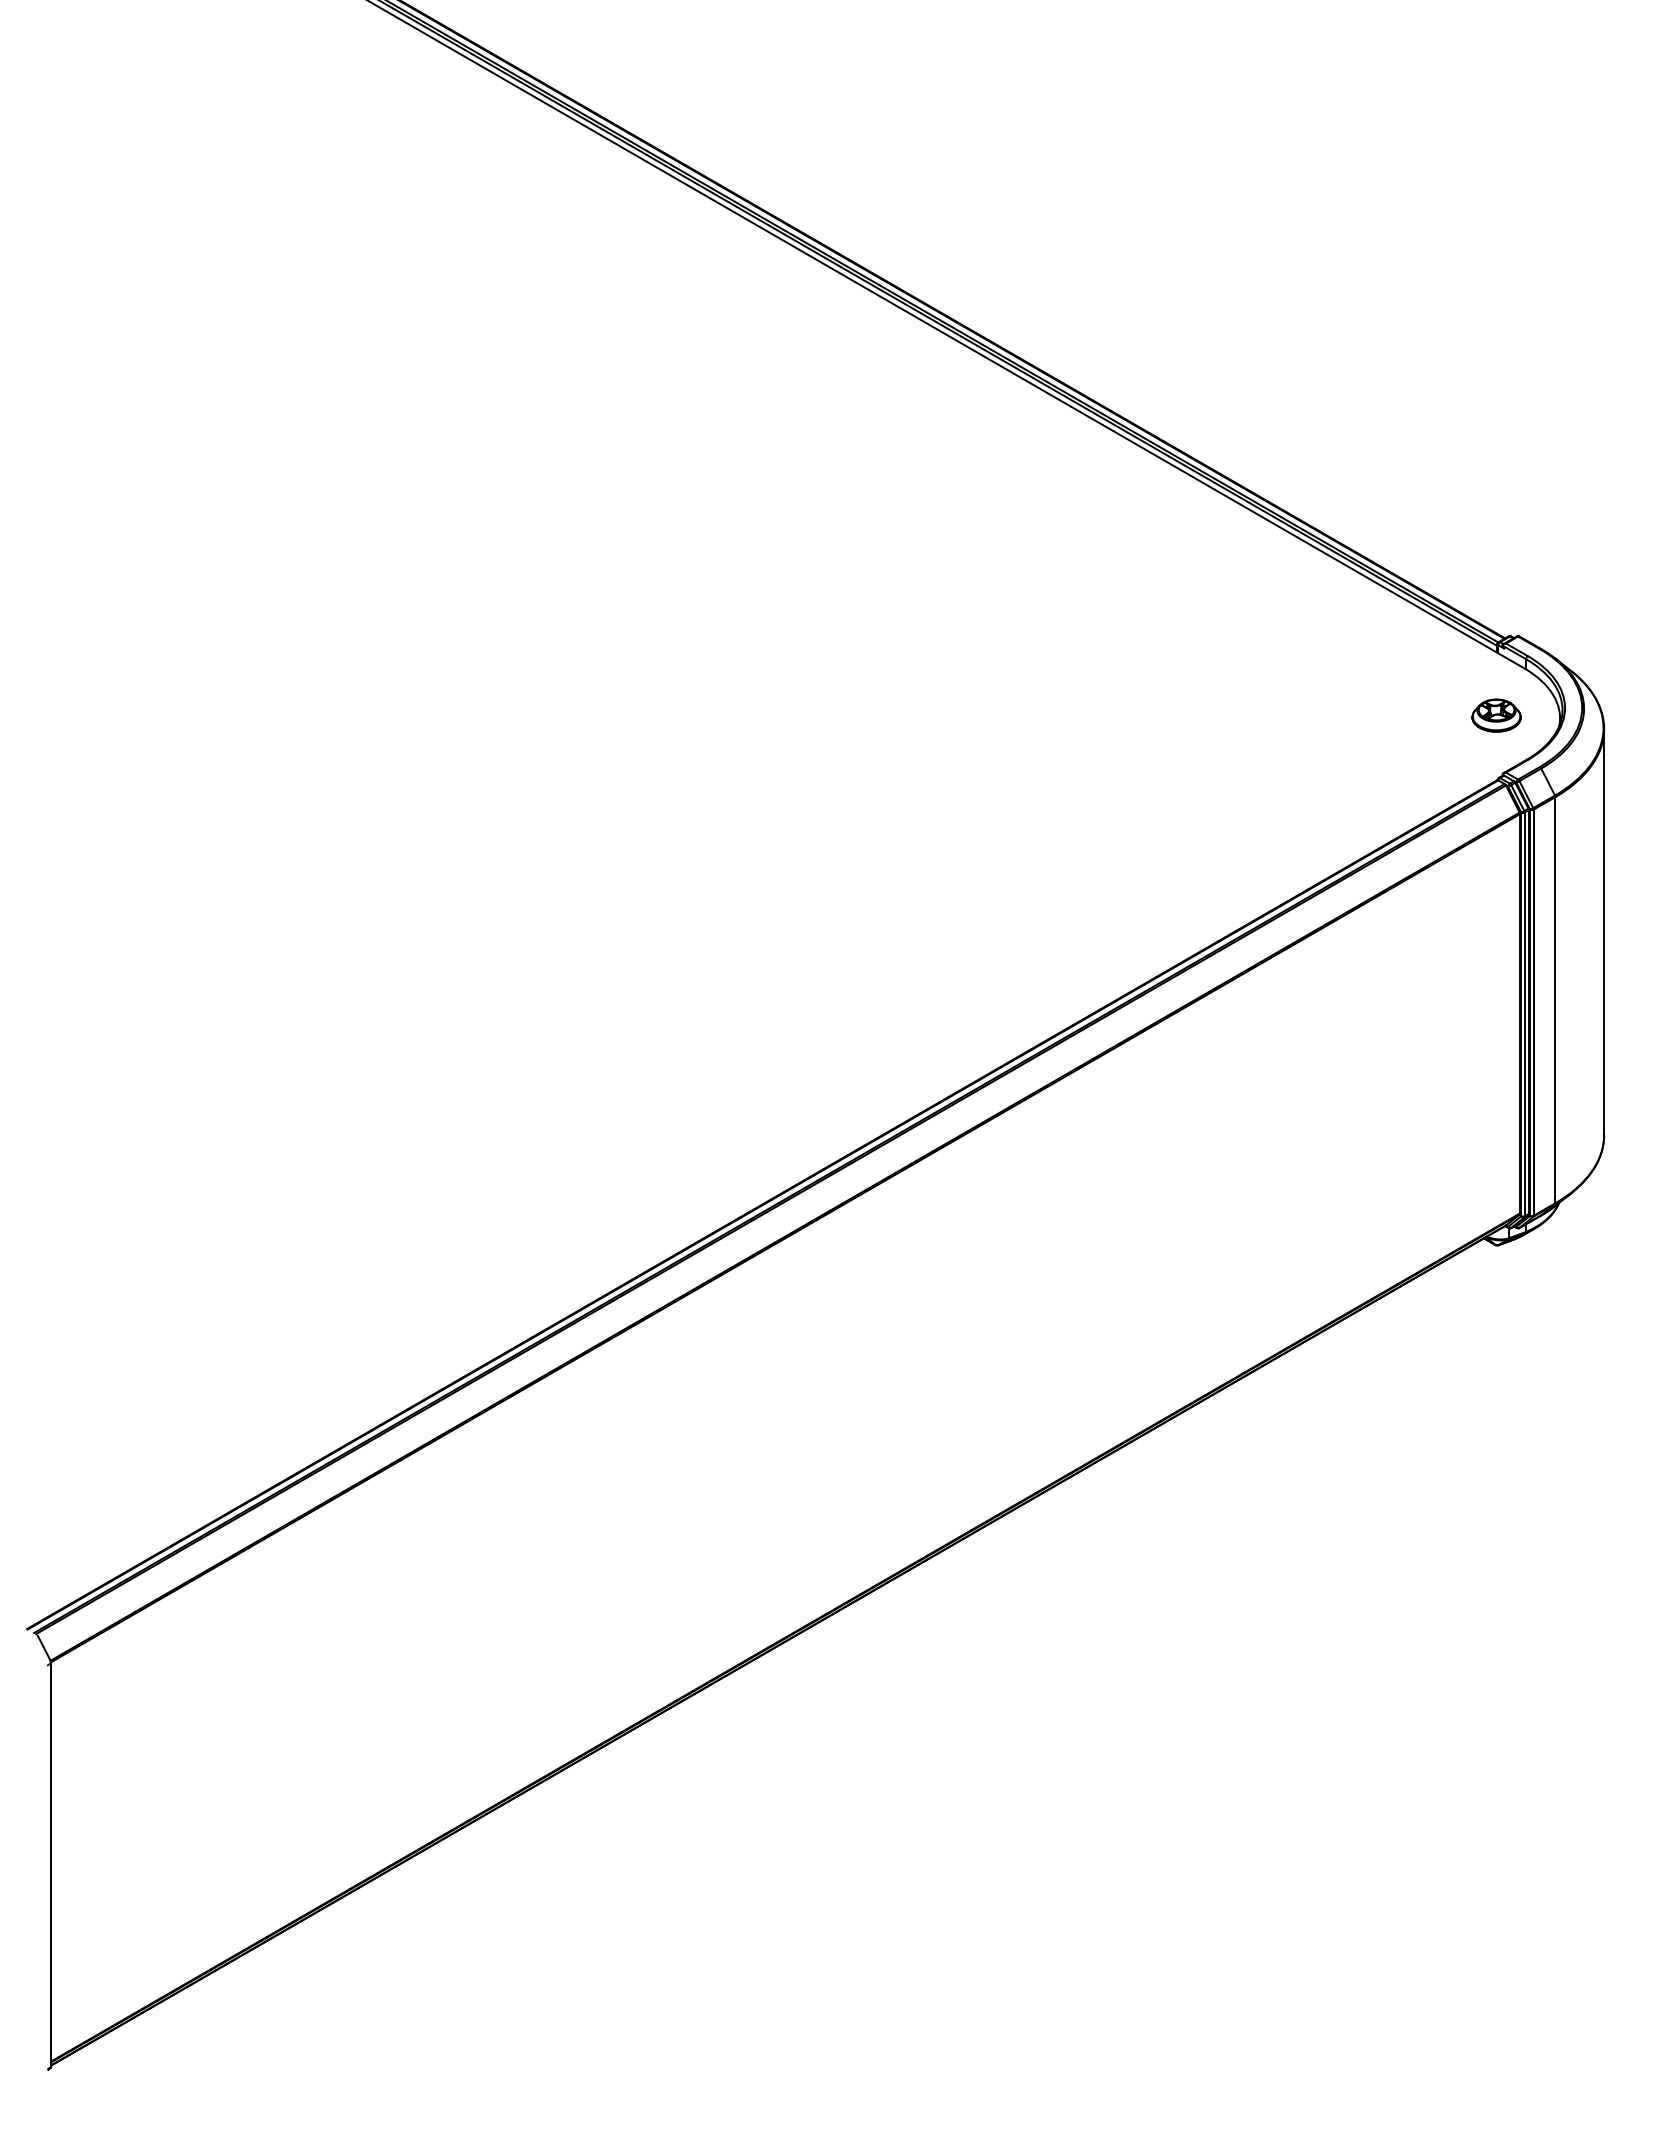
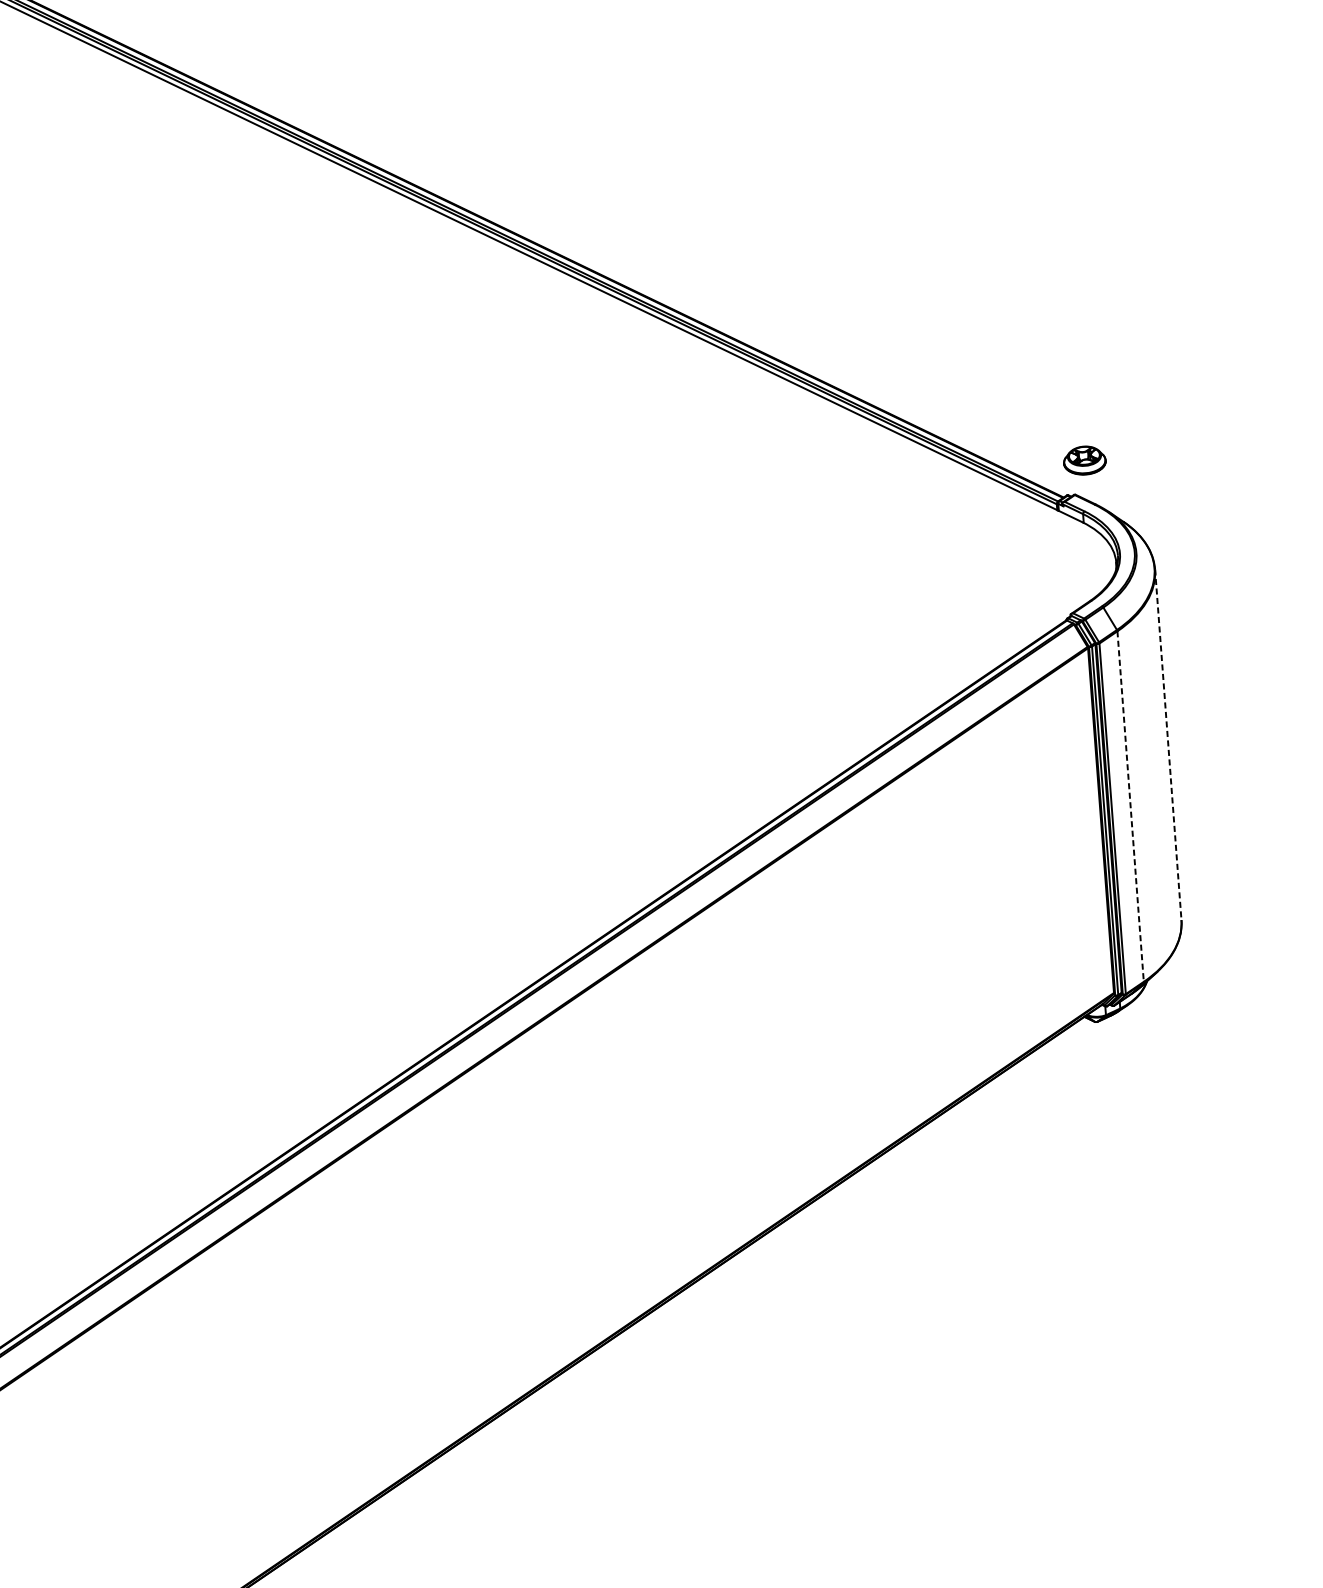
part: (1496, 715) -> (1084, 460), moved
line: (1604, 932) -> (1168, 744), solid -> dashed
line: (1555, 1000) -> (1130, 806), solid -> dashed

